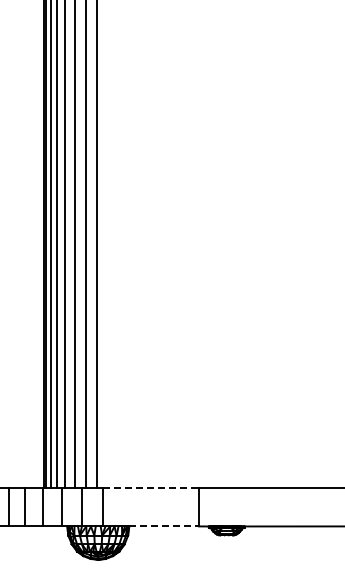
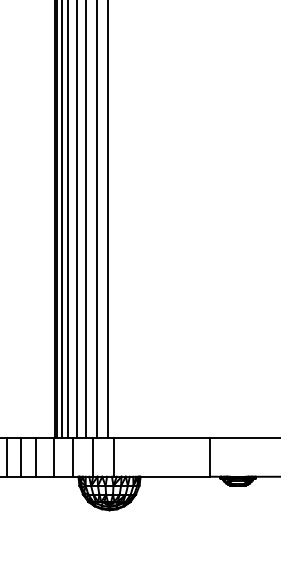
line: (151, 488) -> (162, 438), dashed -> solid
line: (164, 526) -> (175, 476), dashed -> solid

